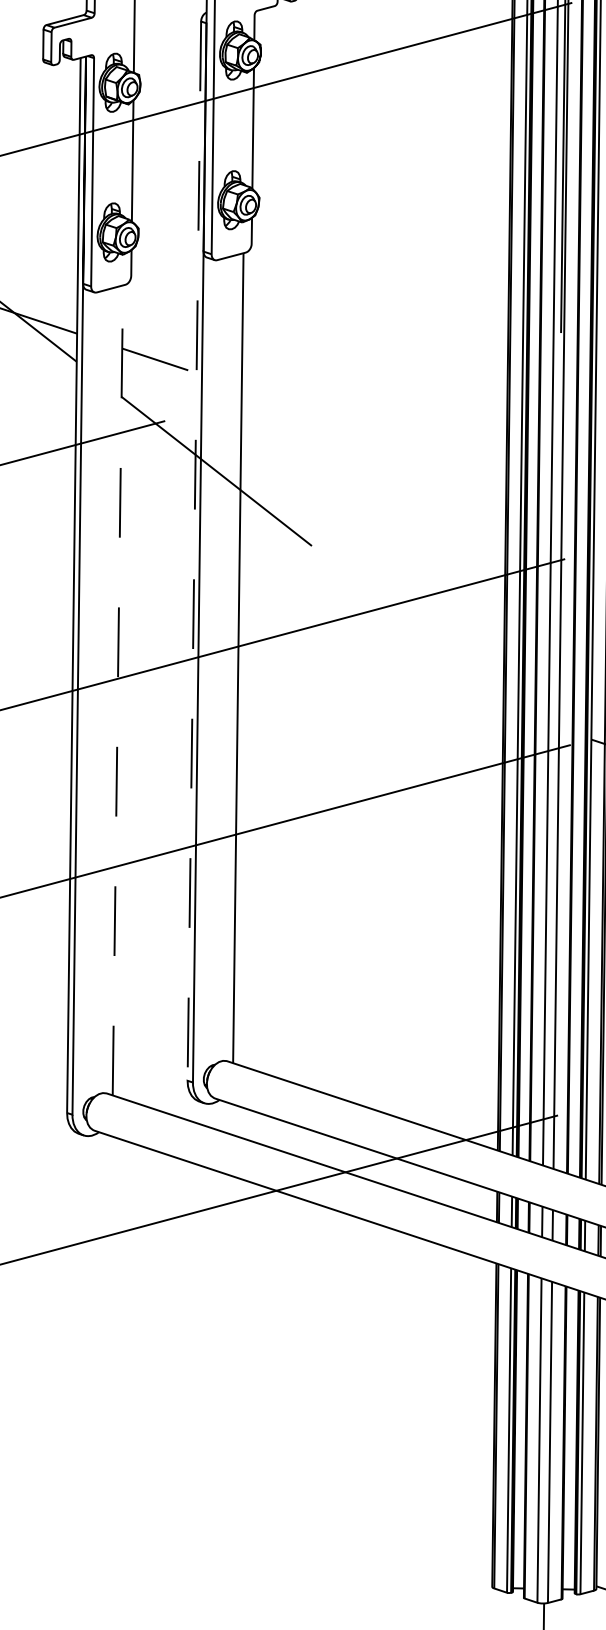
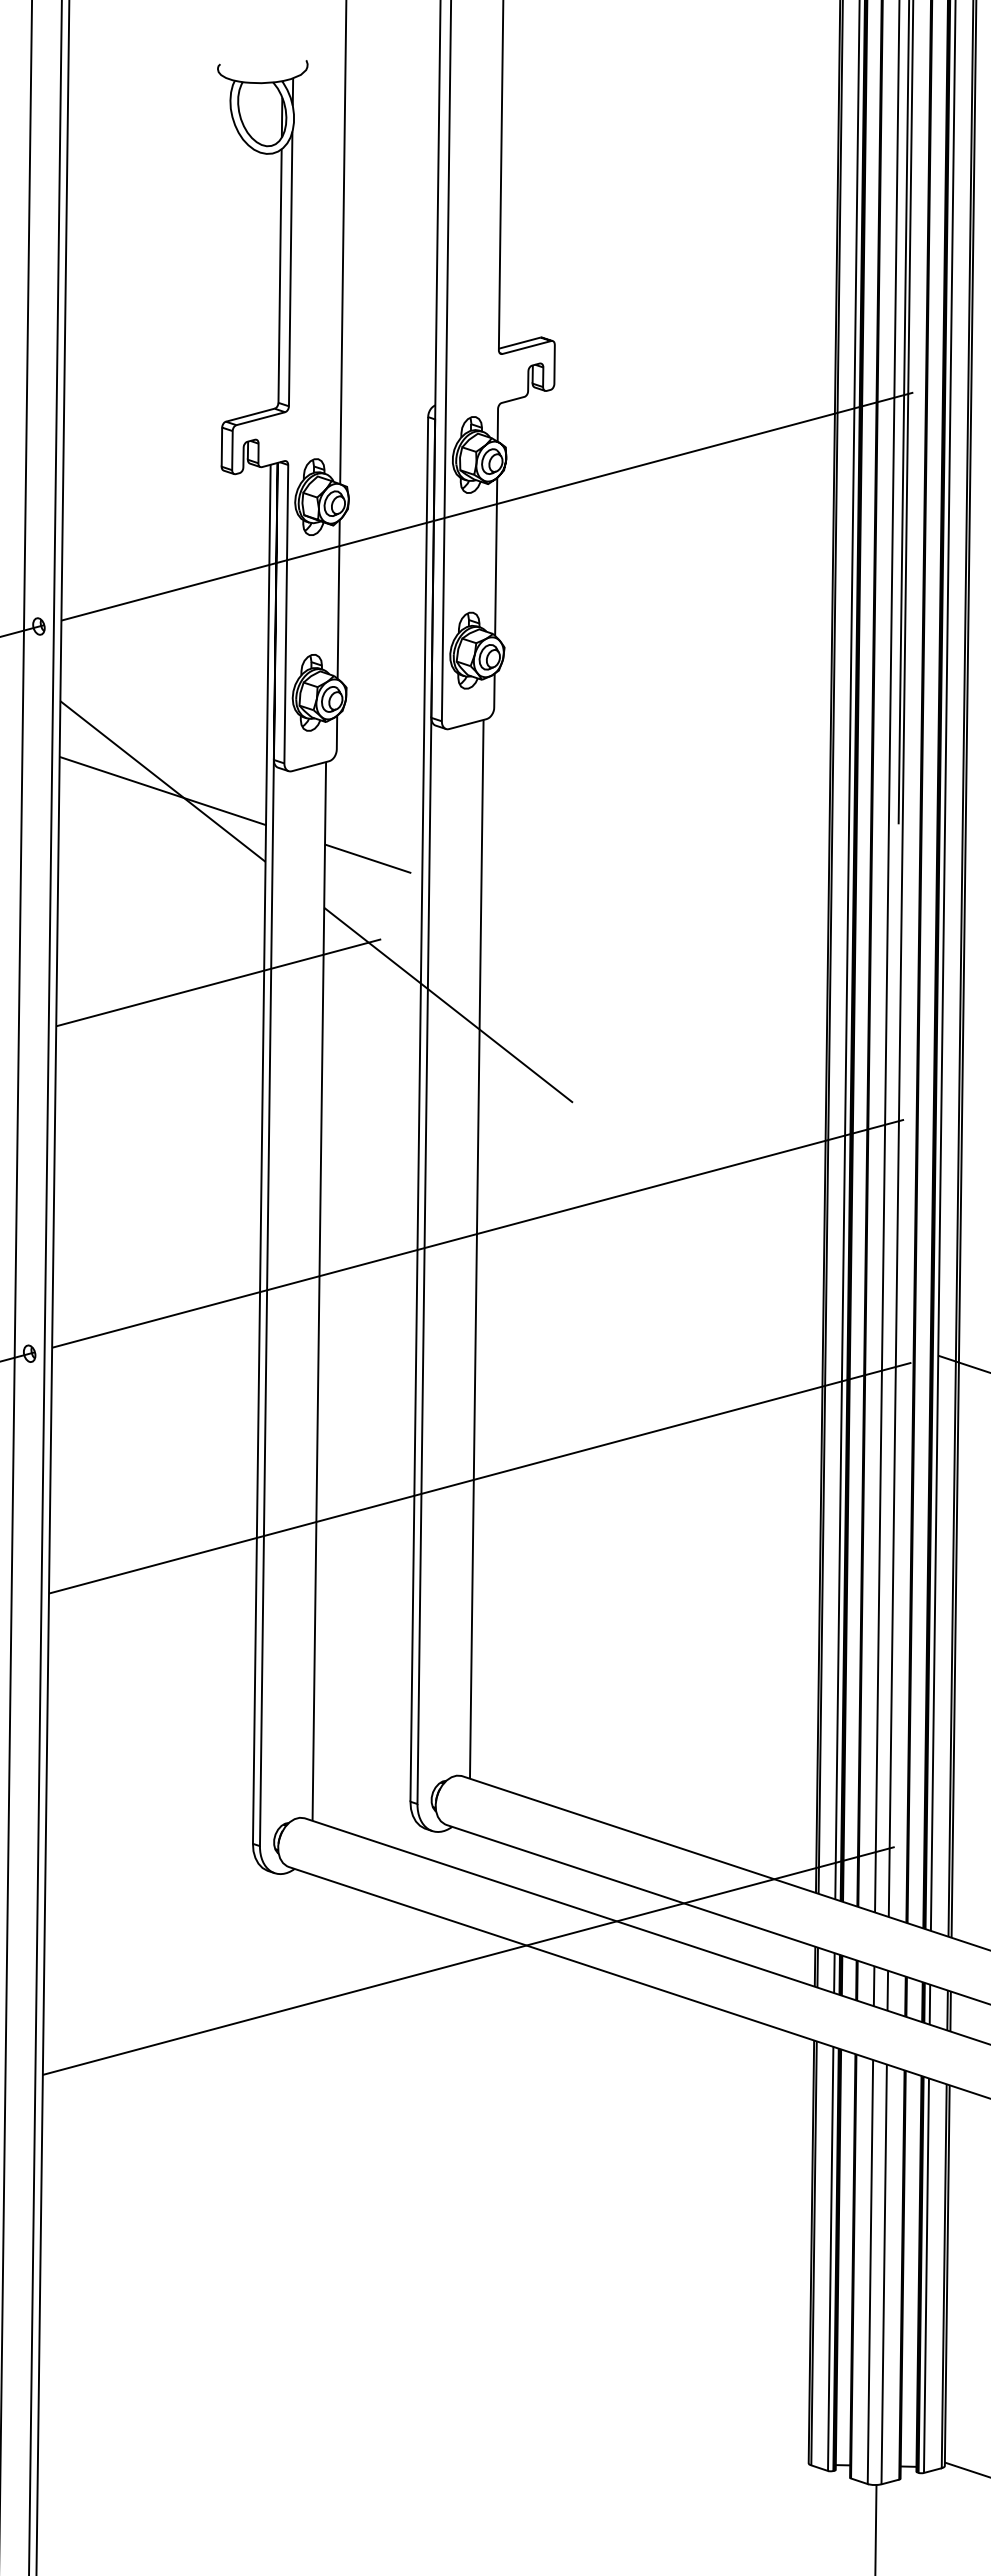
line: (194, 551) -> (419, 1109), dashed -> solid
line: (118, 689) -> (319, 1290), dashed -> solid

